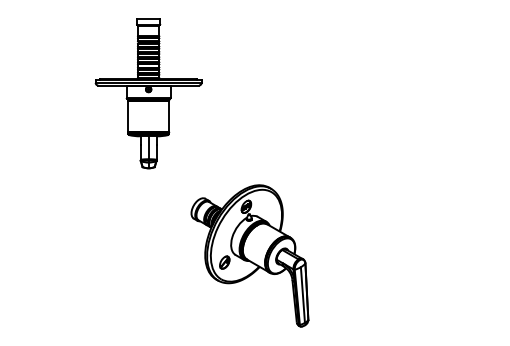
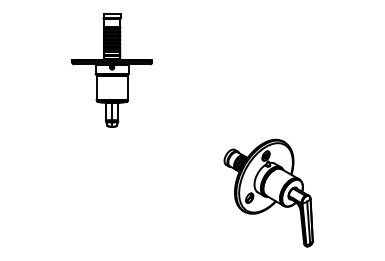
part: (249, 255) -> (268, 192), moved

